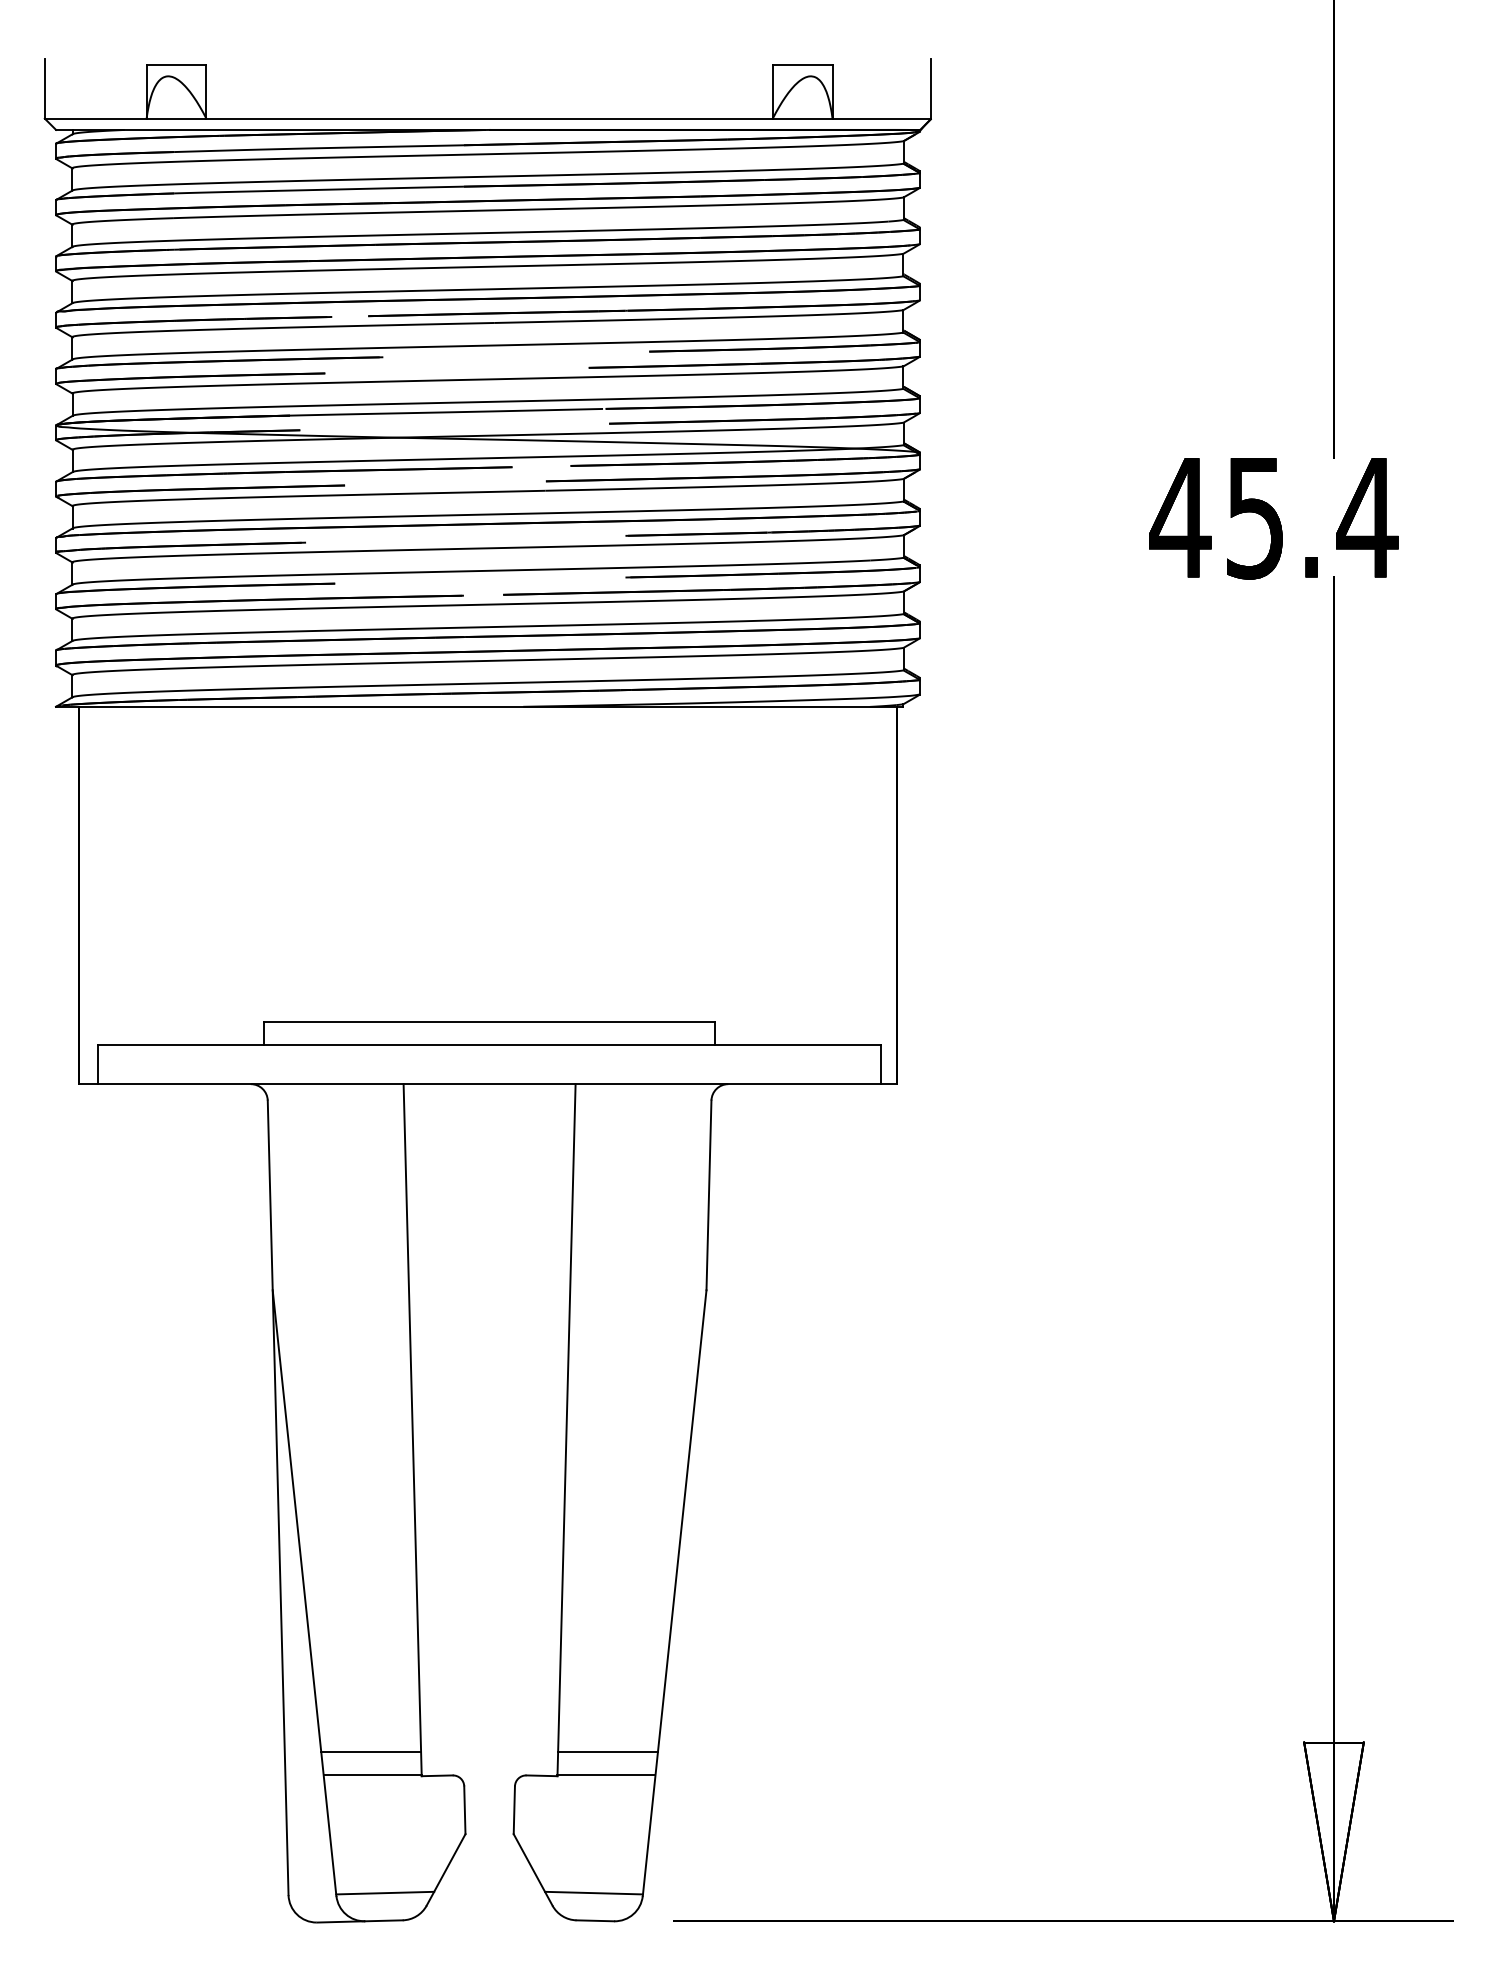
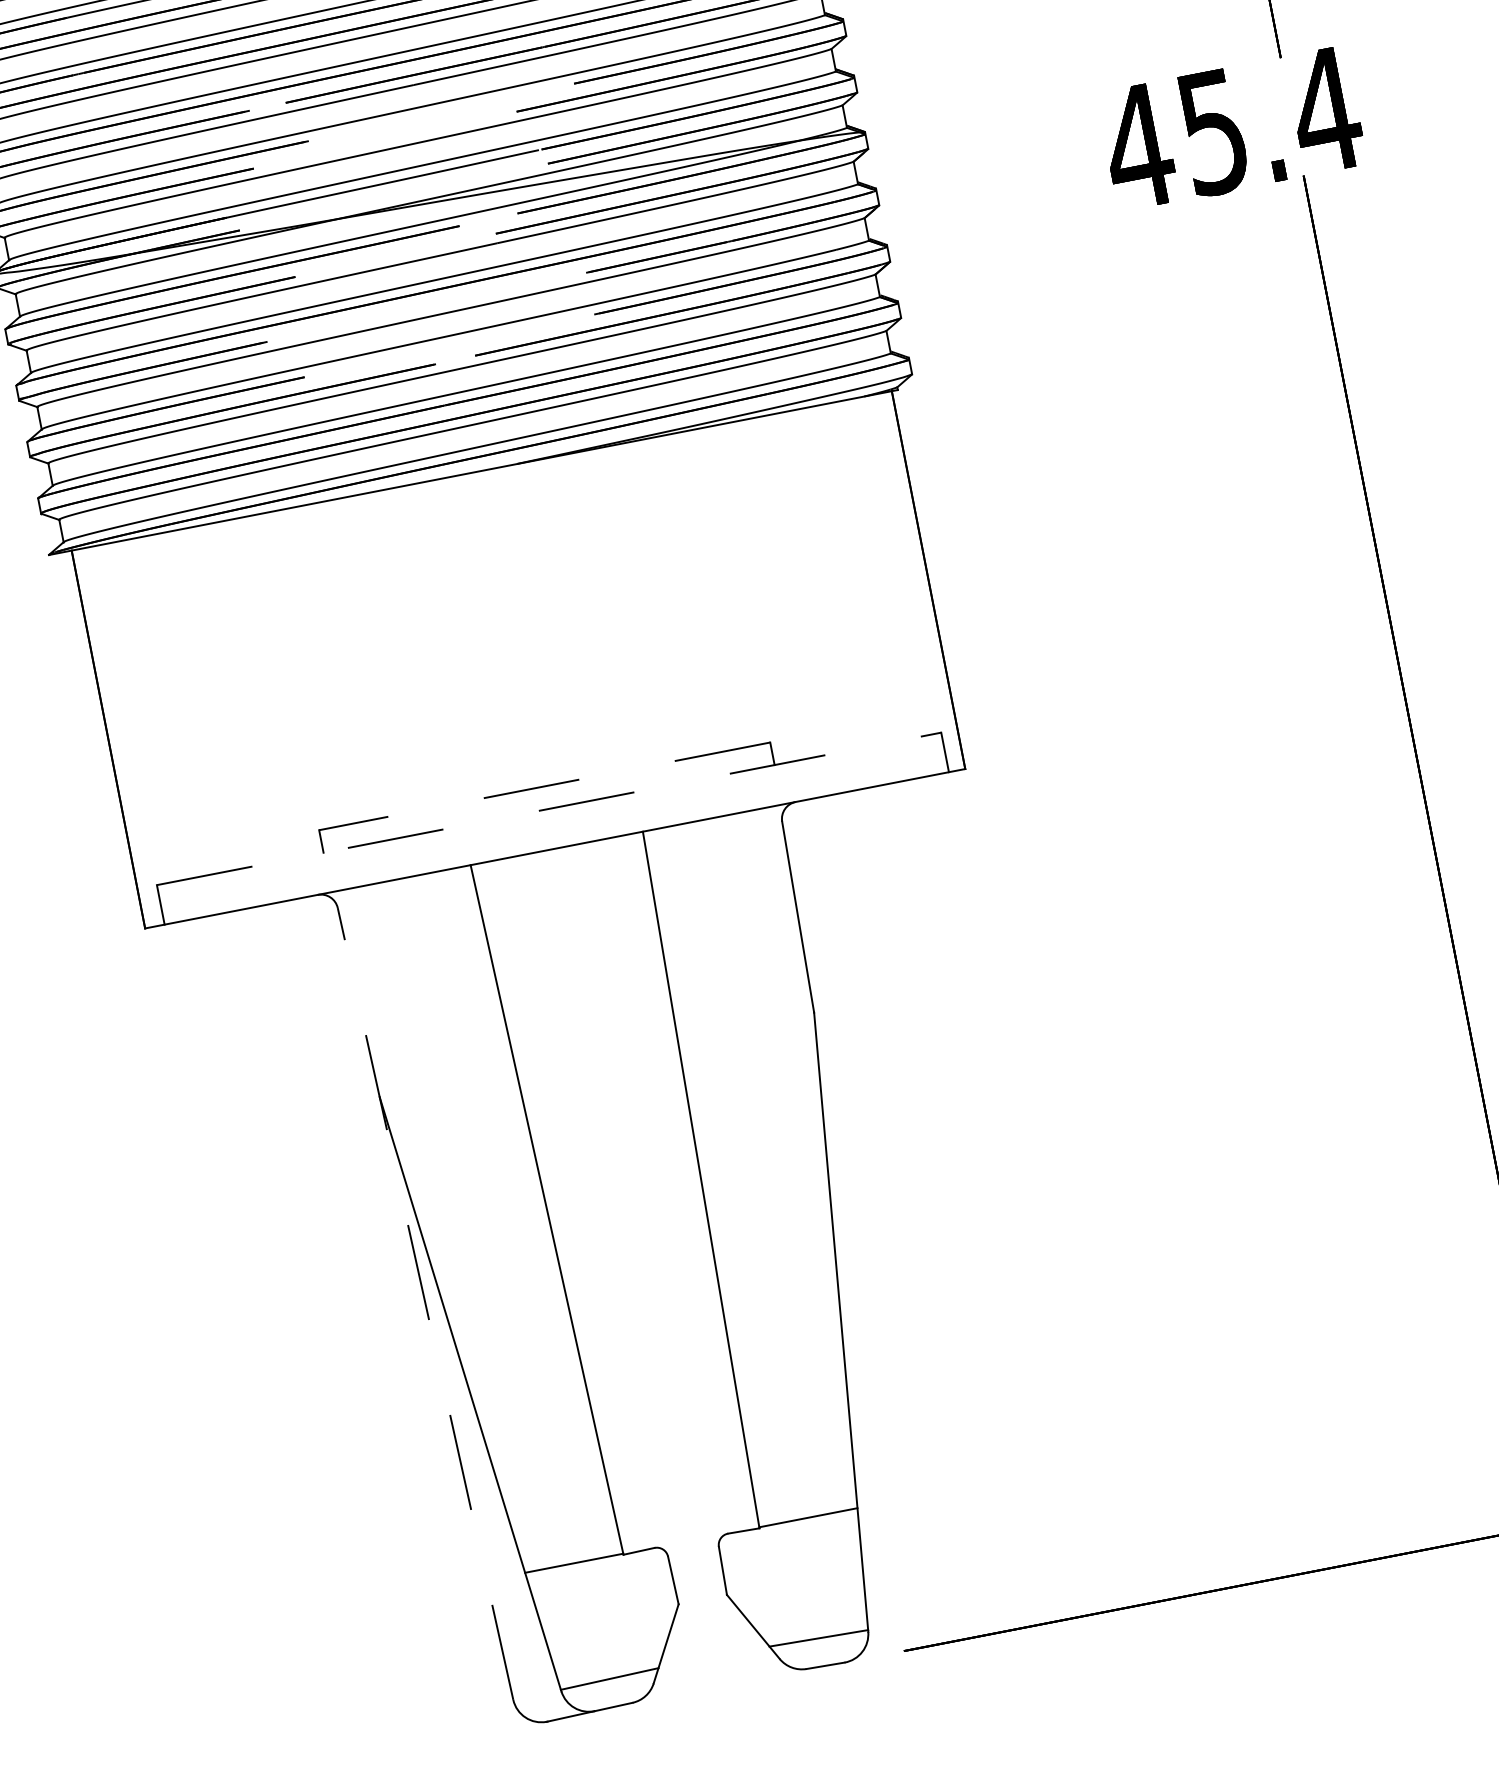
line: (489, 1022) -> (544, 786), solid -> dashed
line: (489, 1044) -> (548, 808), solid -> dashed
line: (278, 1497) -> (425, 1303), solid -> dashed
line: (371, 1752) -> (568, 1540), removed
line: (607, 1752) -> (804, 1494), removed

